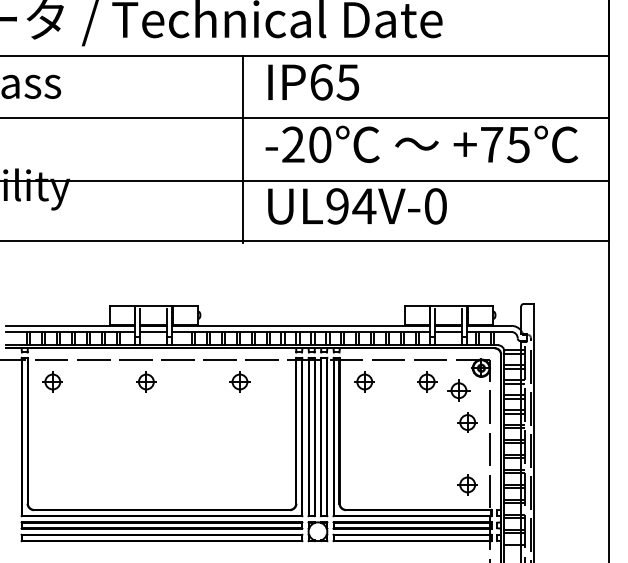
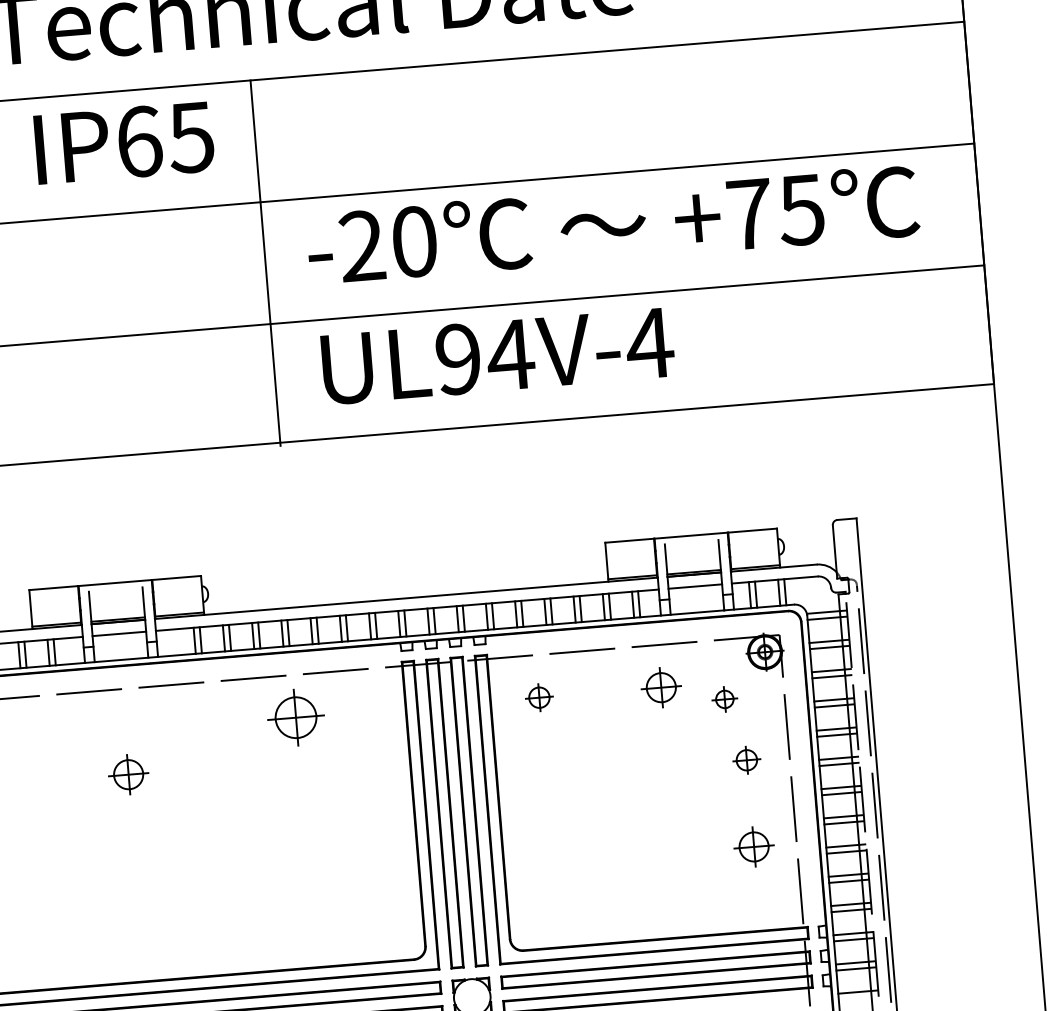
text: (313, 82) -> (124, 143), moved
text: (435, 206) -> (649, 343), UL94V-0 -> UL94V-4
part: (146, 381) -> (128, 773), moved
part: (239, 381) -> (295, 716), size x1.4
part: (364, 381) -> (538, 696), size x0.7
part: (458, 390) -> (723, 699), size x0.6
part: (467, 422) -> (746, 760), size x0.7
part: (467, 484) -> (753, 846), moved

